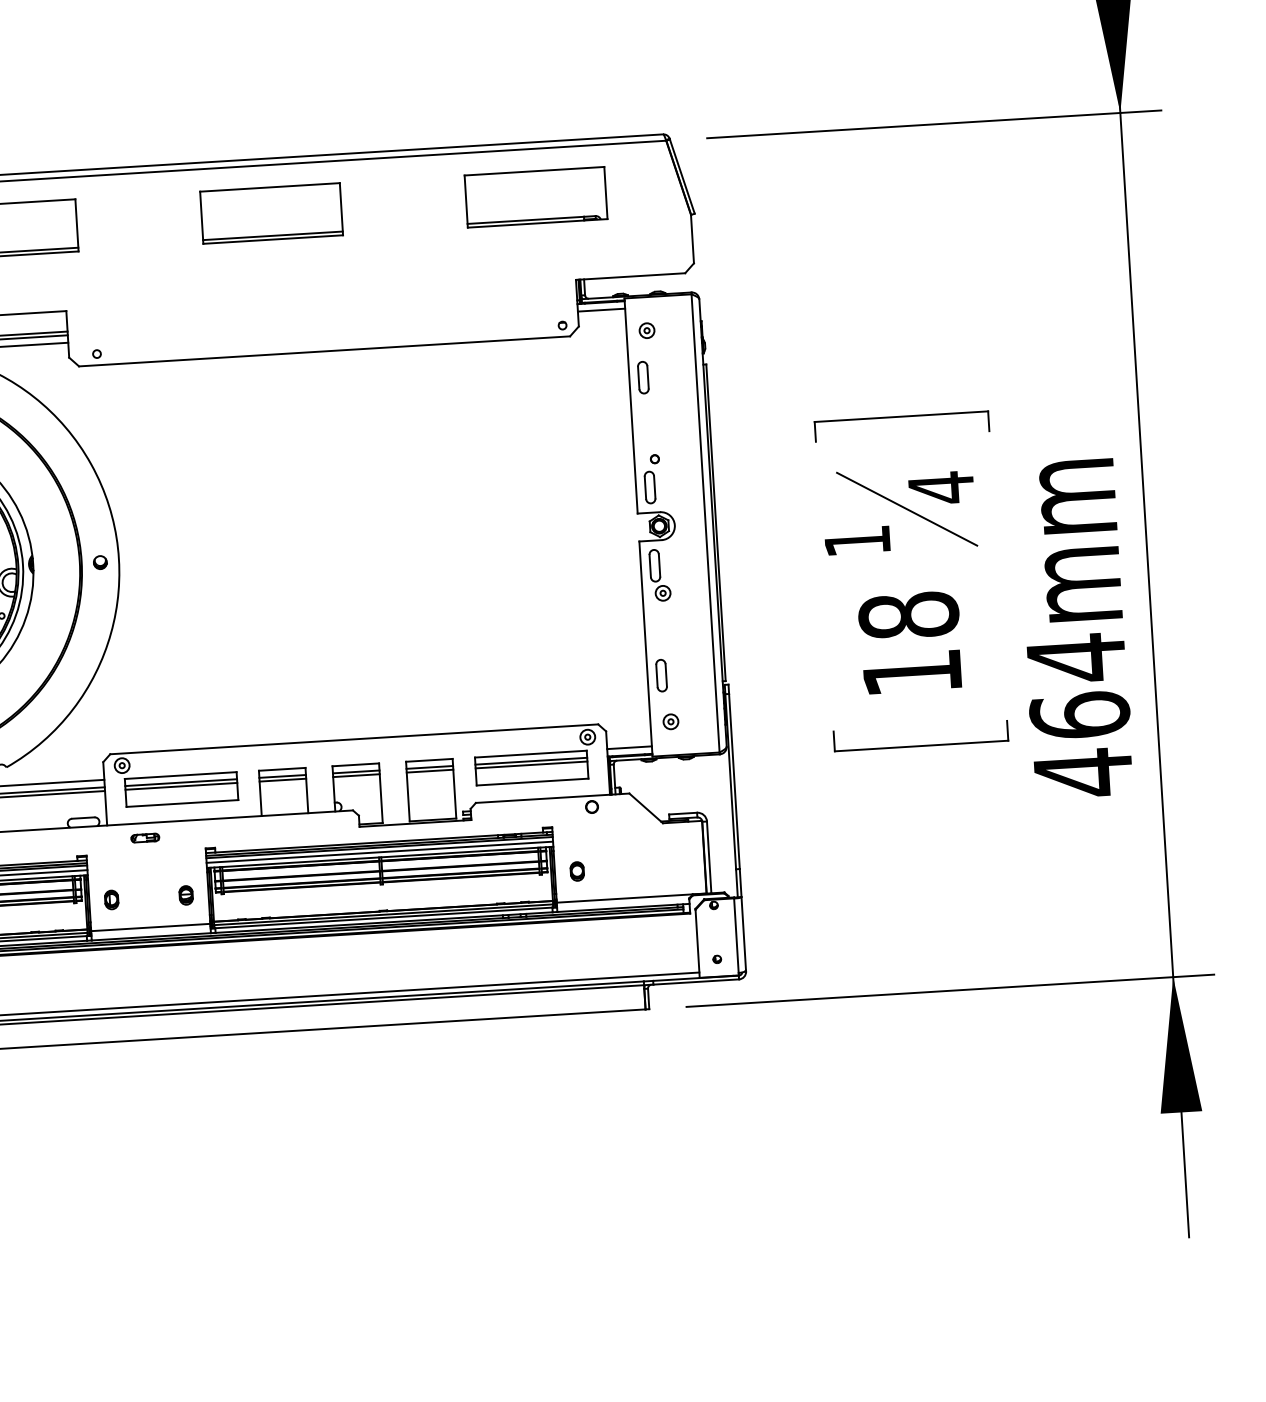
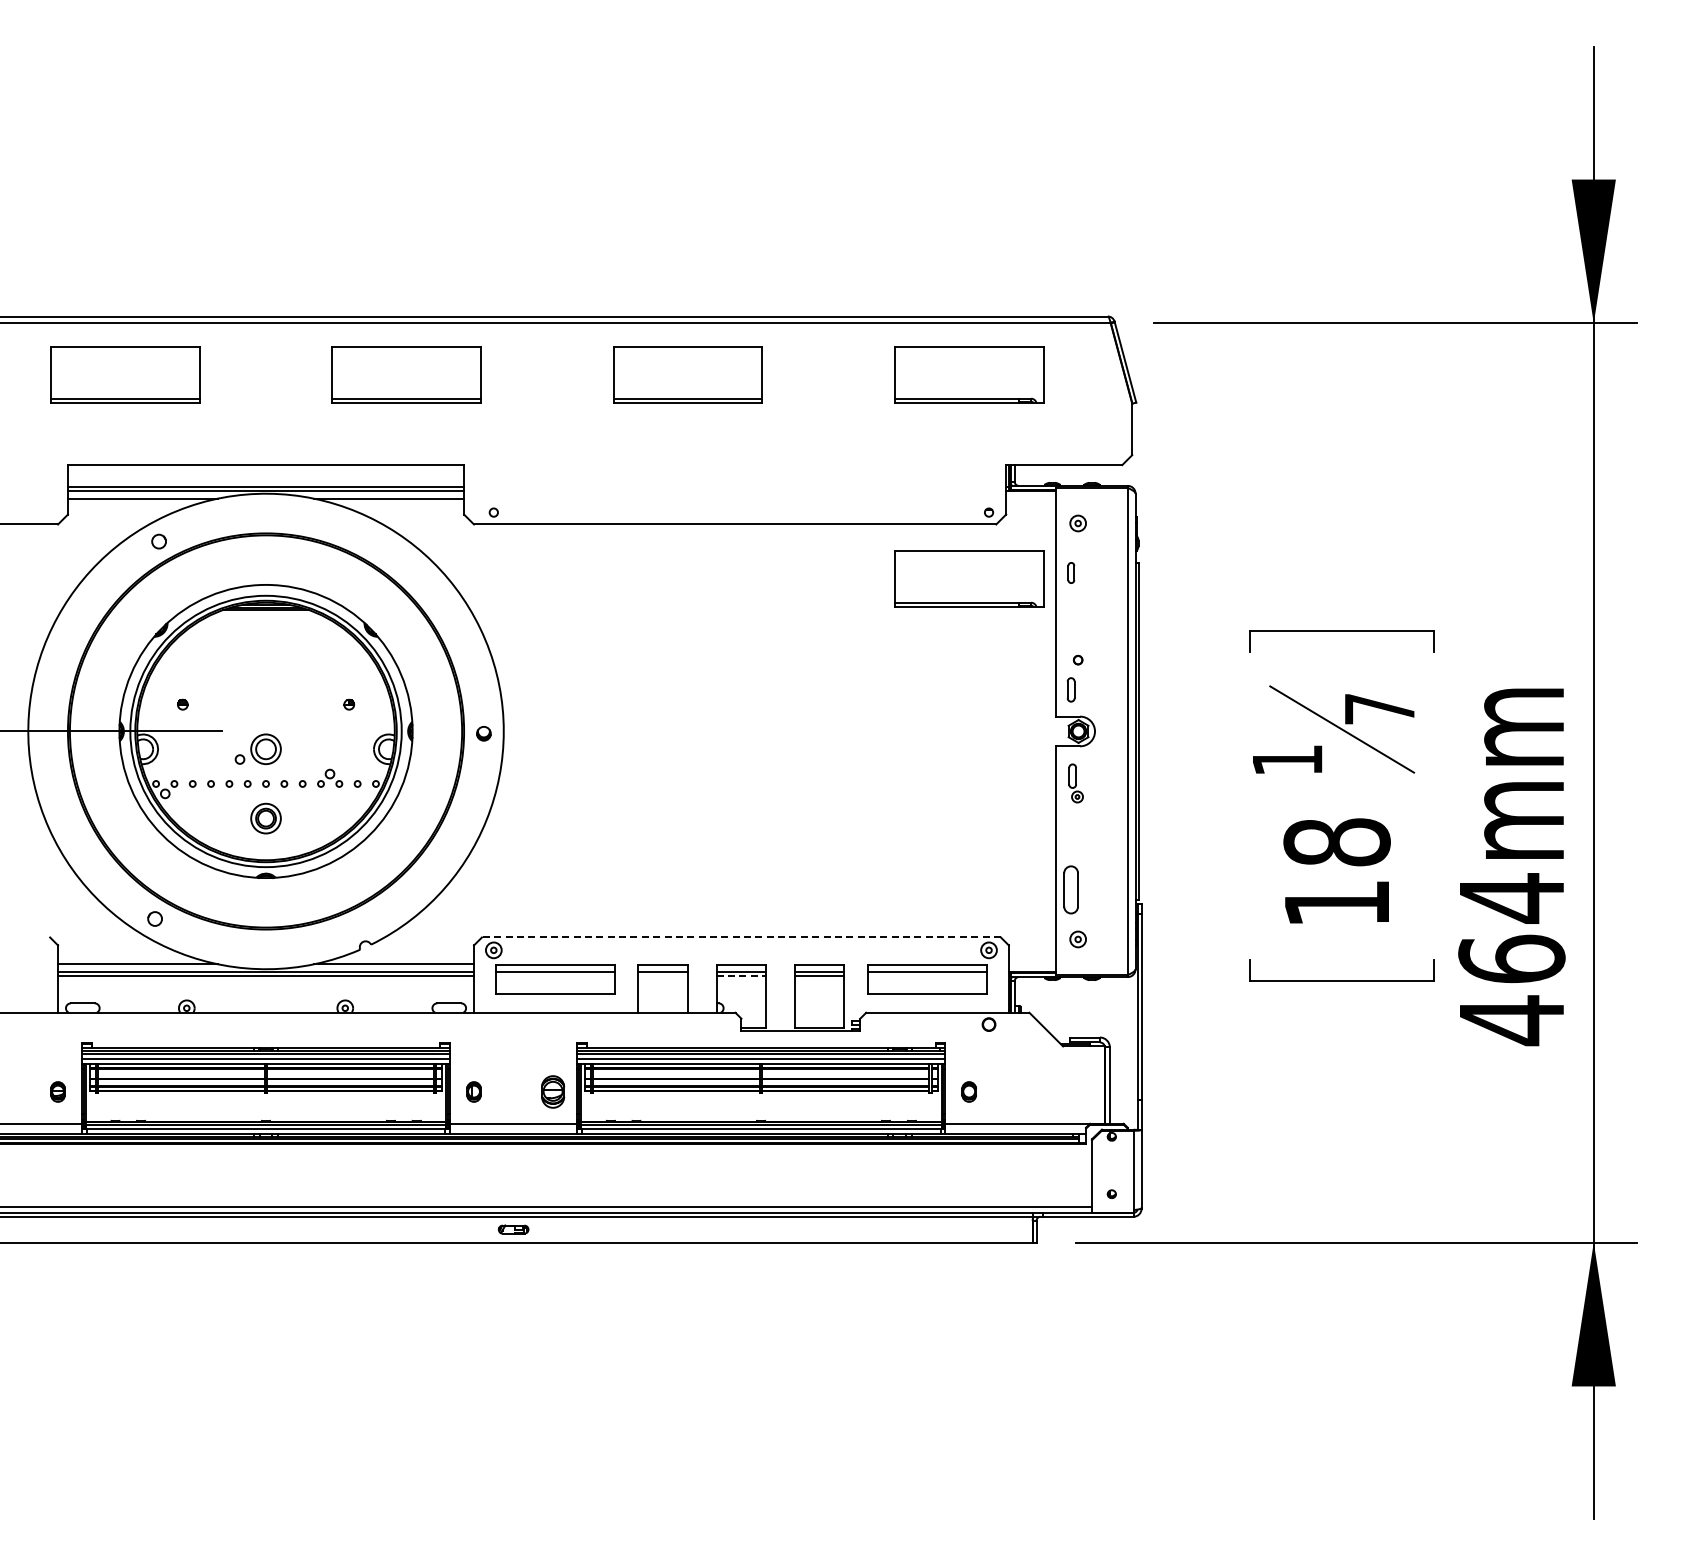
line: (601, 309) -> (1031, 498), removed
part: (643, 377) -> (1071, 572), size x0.6
part: (548, 388) -> (969, 578), added
part: (649, 487) -> (1070, 689), size x0.7
text: (941, 488) -> (1379, 709), 4 -> 7
part: (659, 575) -> (1075, 783), size x0.7
part: (661, 675) -> (1071, 889), size x1.4
line: (353, 739) -> (740, 937), solid -> dashed
line: (629, 747) -> (1032, 964), removed
line: (531, 765) -> (927, 976), removed
line: (356, 776) -> (741, 976), solid -> dashed
line: (282, 780) -> (662, 976), removed
line: (180, 786) -> (554, 976), removed
part: (145, 838) -> (513, 1229), moved
part: (186, 894) -> (553, 1091), size x1.6

